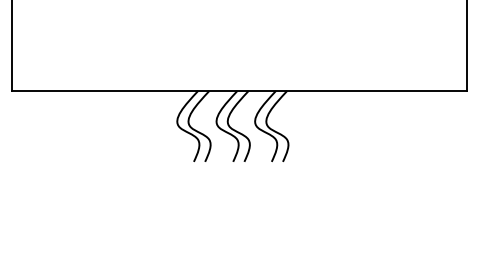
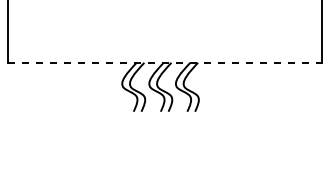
line: (240, 90) -> (165, 62), solid -> dashed

